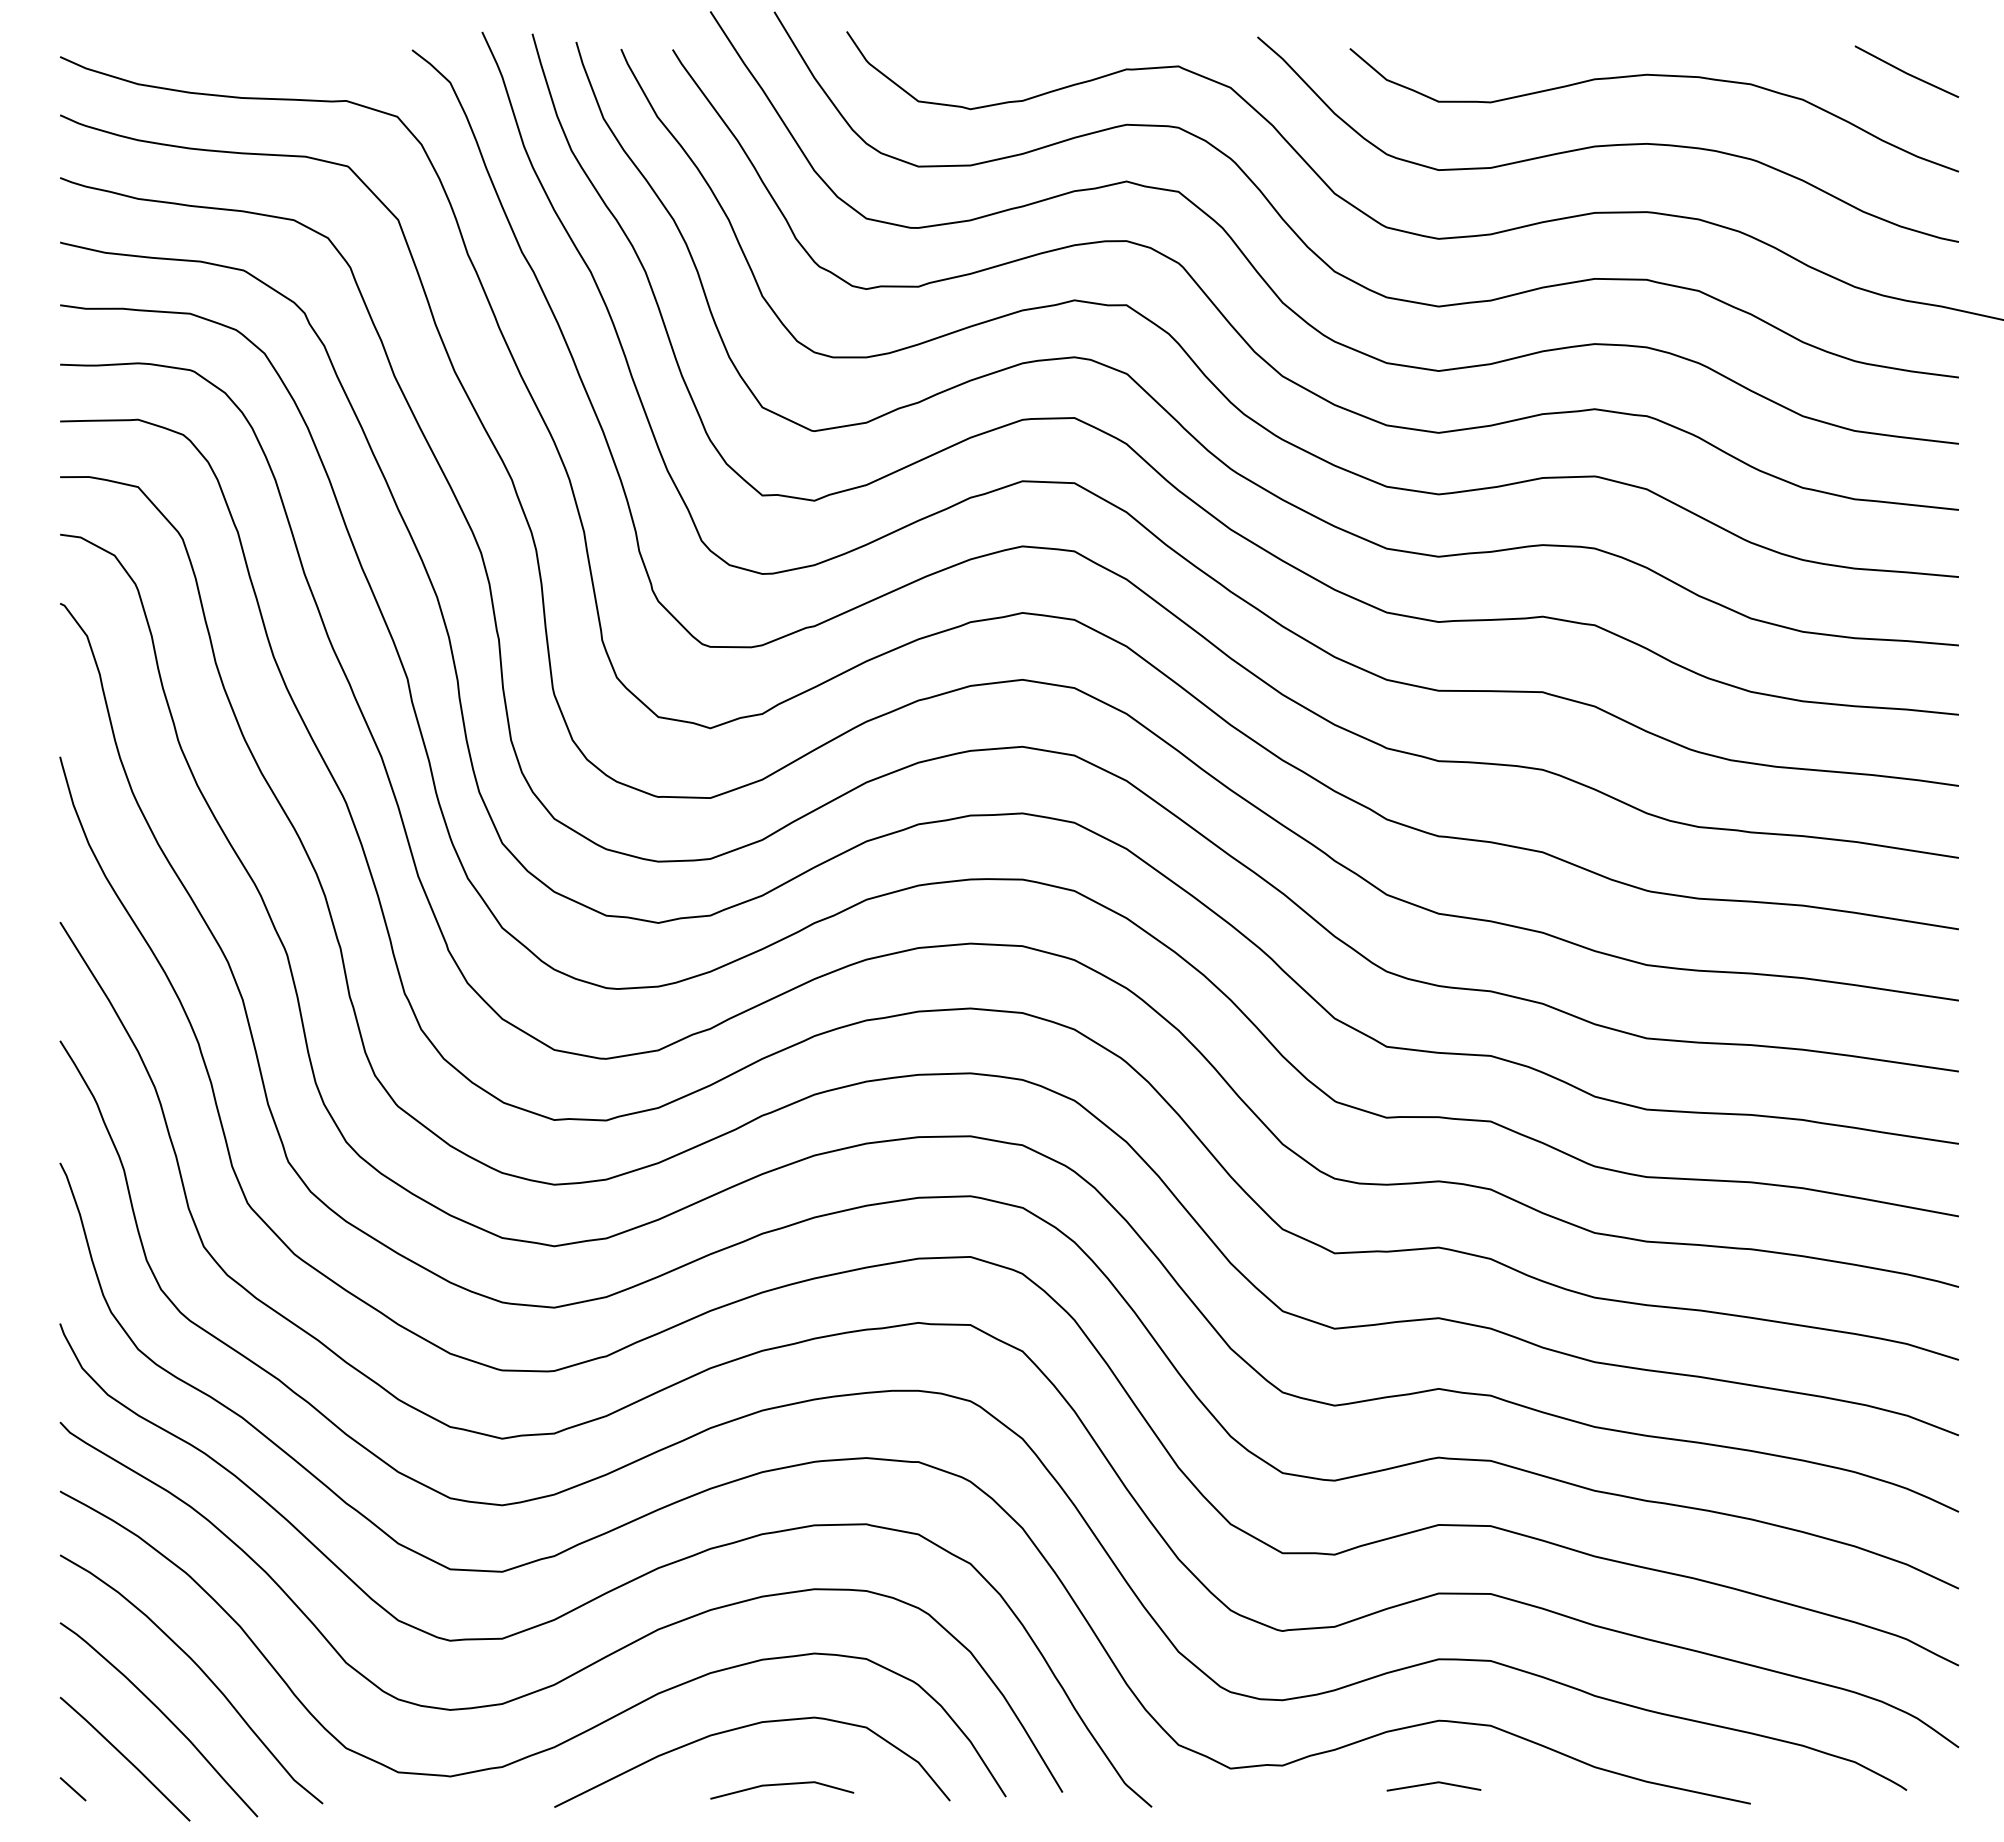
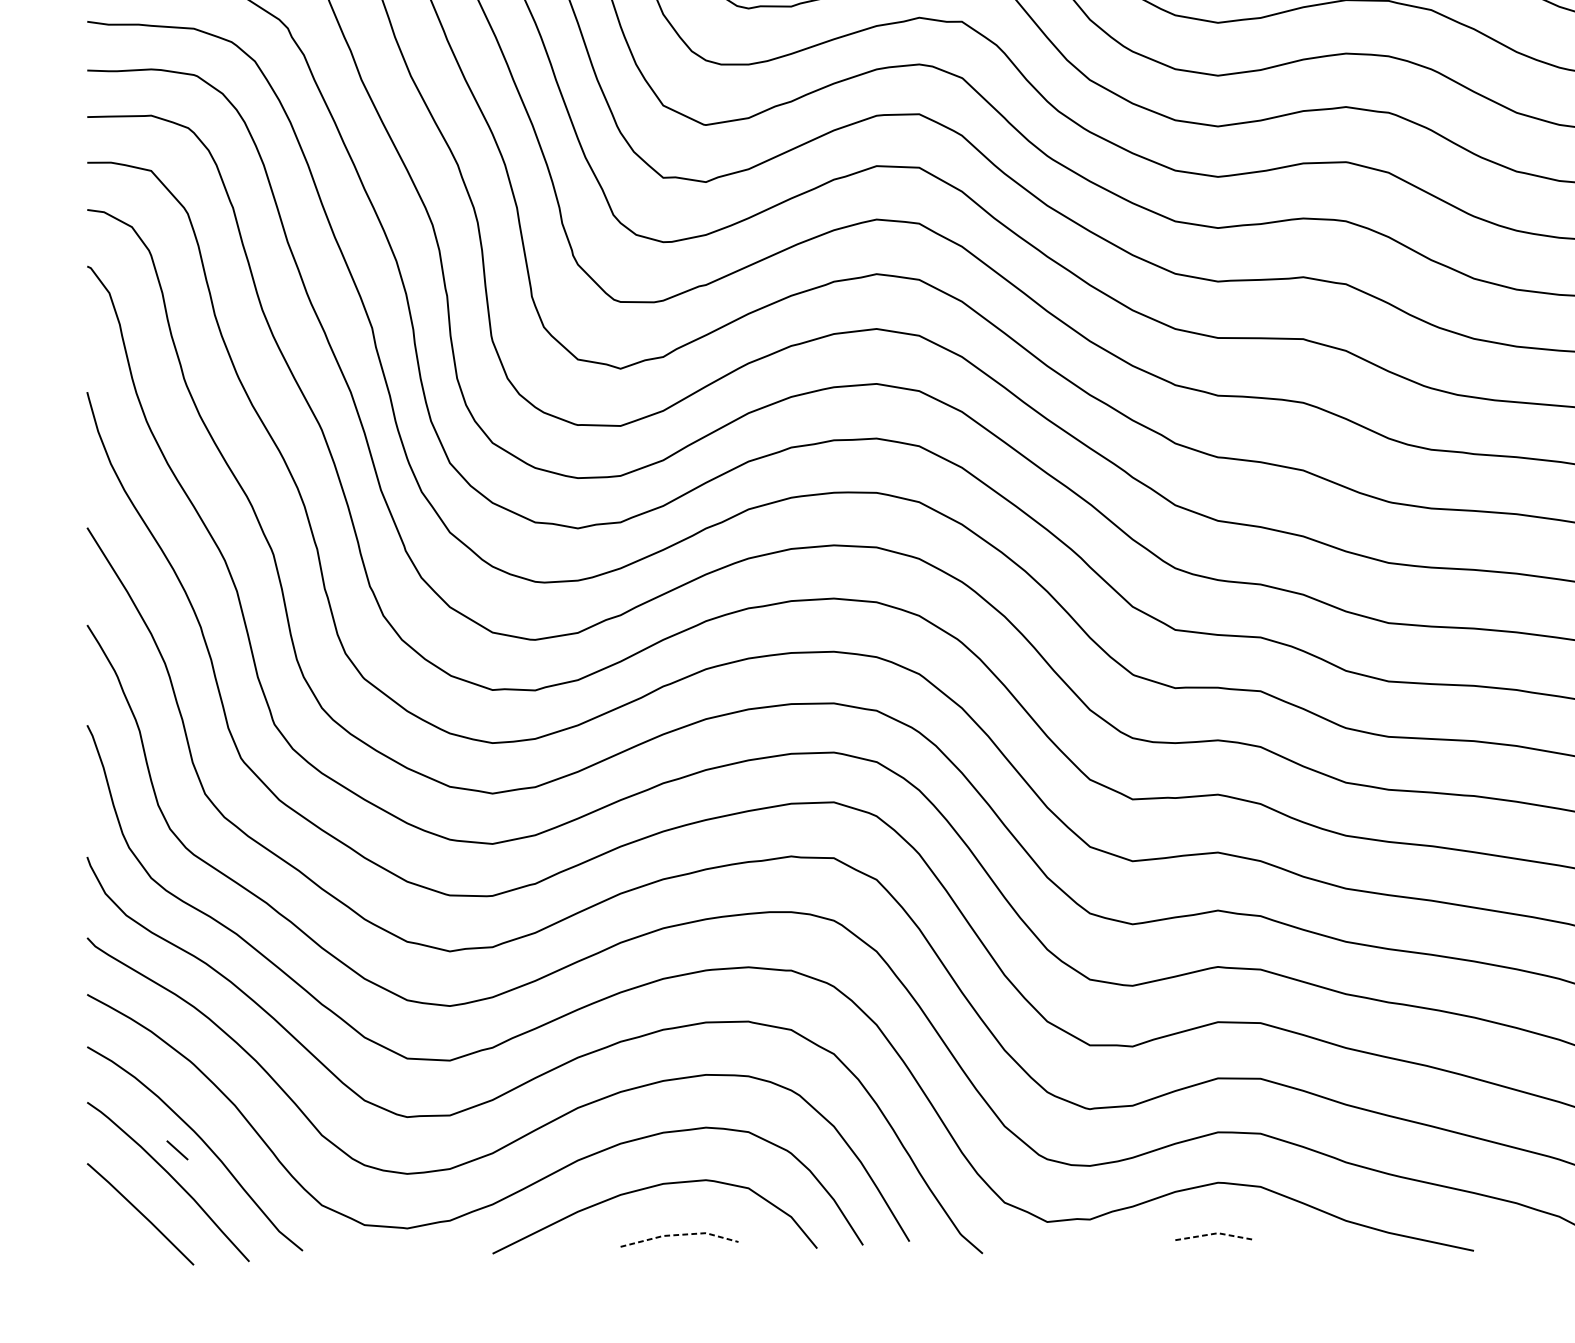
line: (1434, 1782) -> (1214, 1233), solid -> dashed
line: (783, 1784) -> (680, 1235), solid -> dashed
line: (72, 1789) -> (176, 1150), moved

